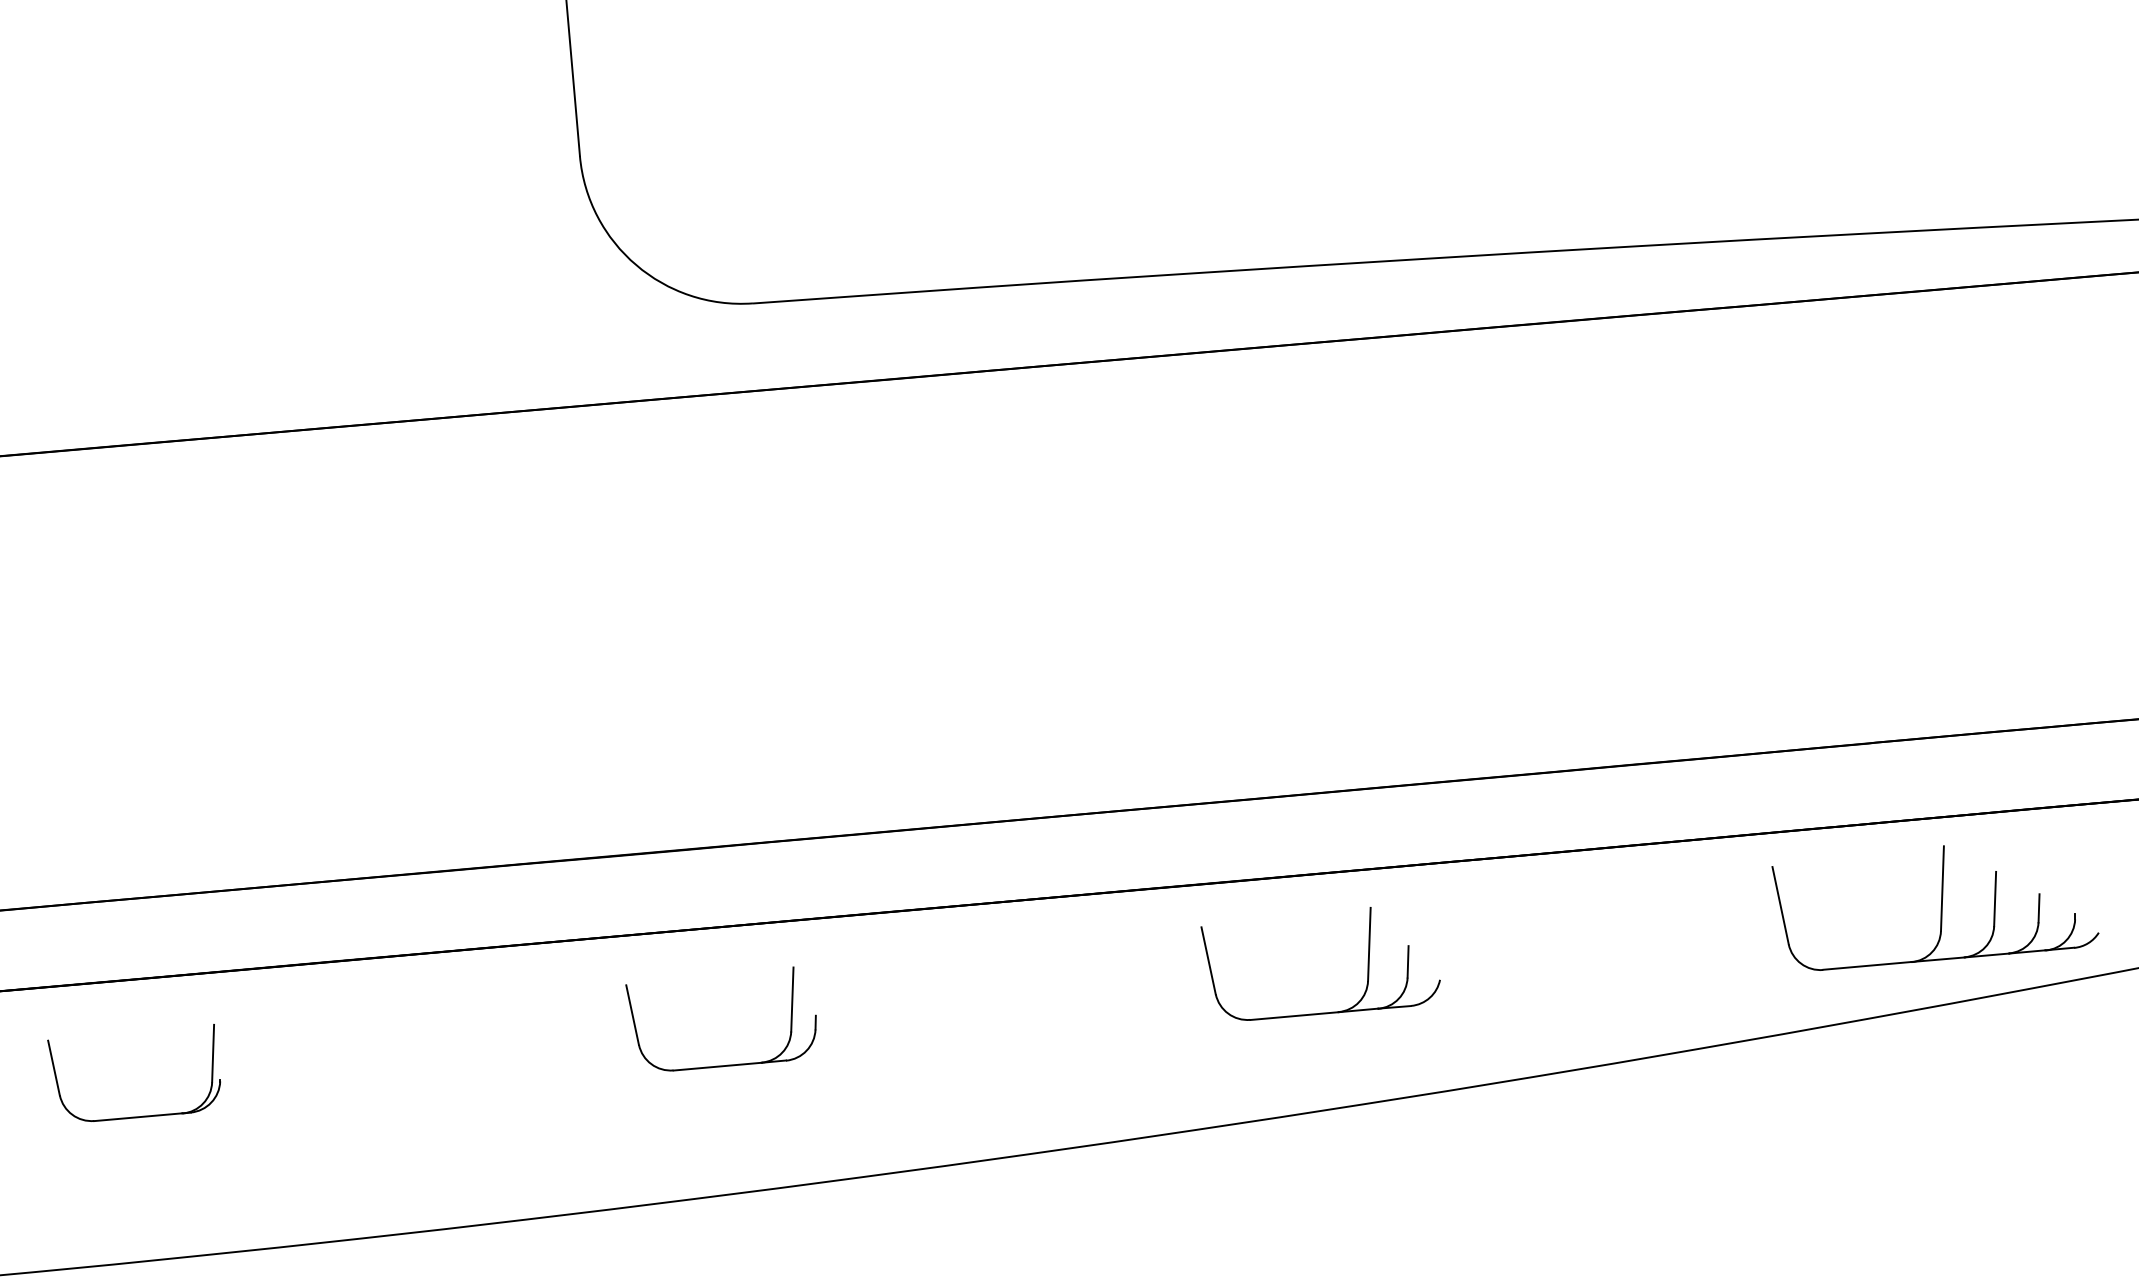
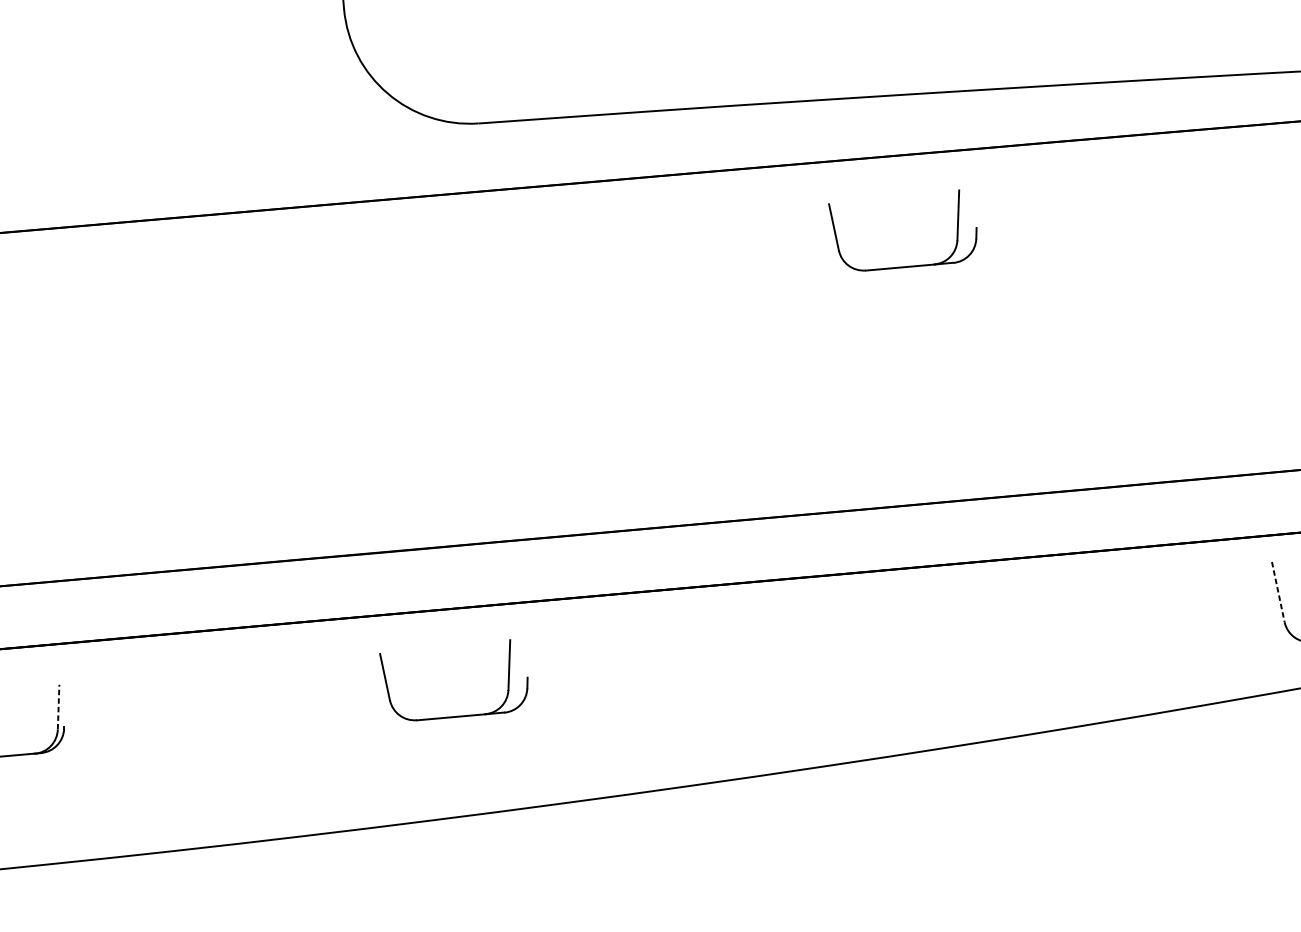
part: (1304, 486) -> (907, 265), added
line: (1780, 906) -> (1278, 592), solid -> dashed
part: (1367, 963) -> (956, 637), removed
line: (213, 1053) -> (58, 707), solid -> dashed

